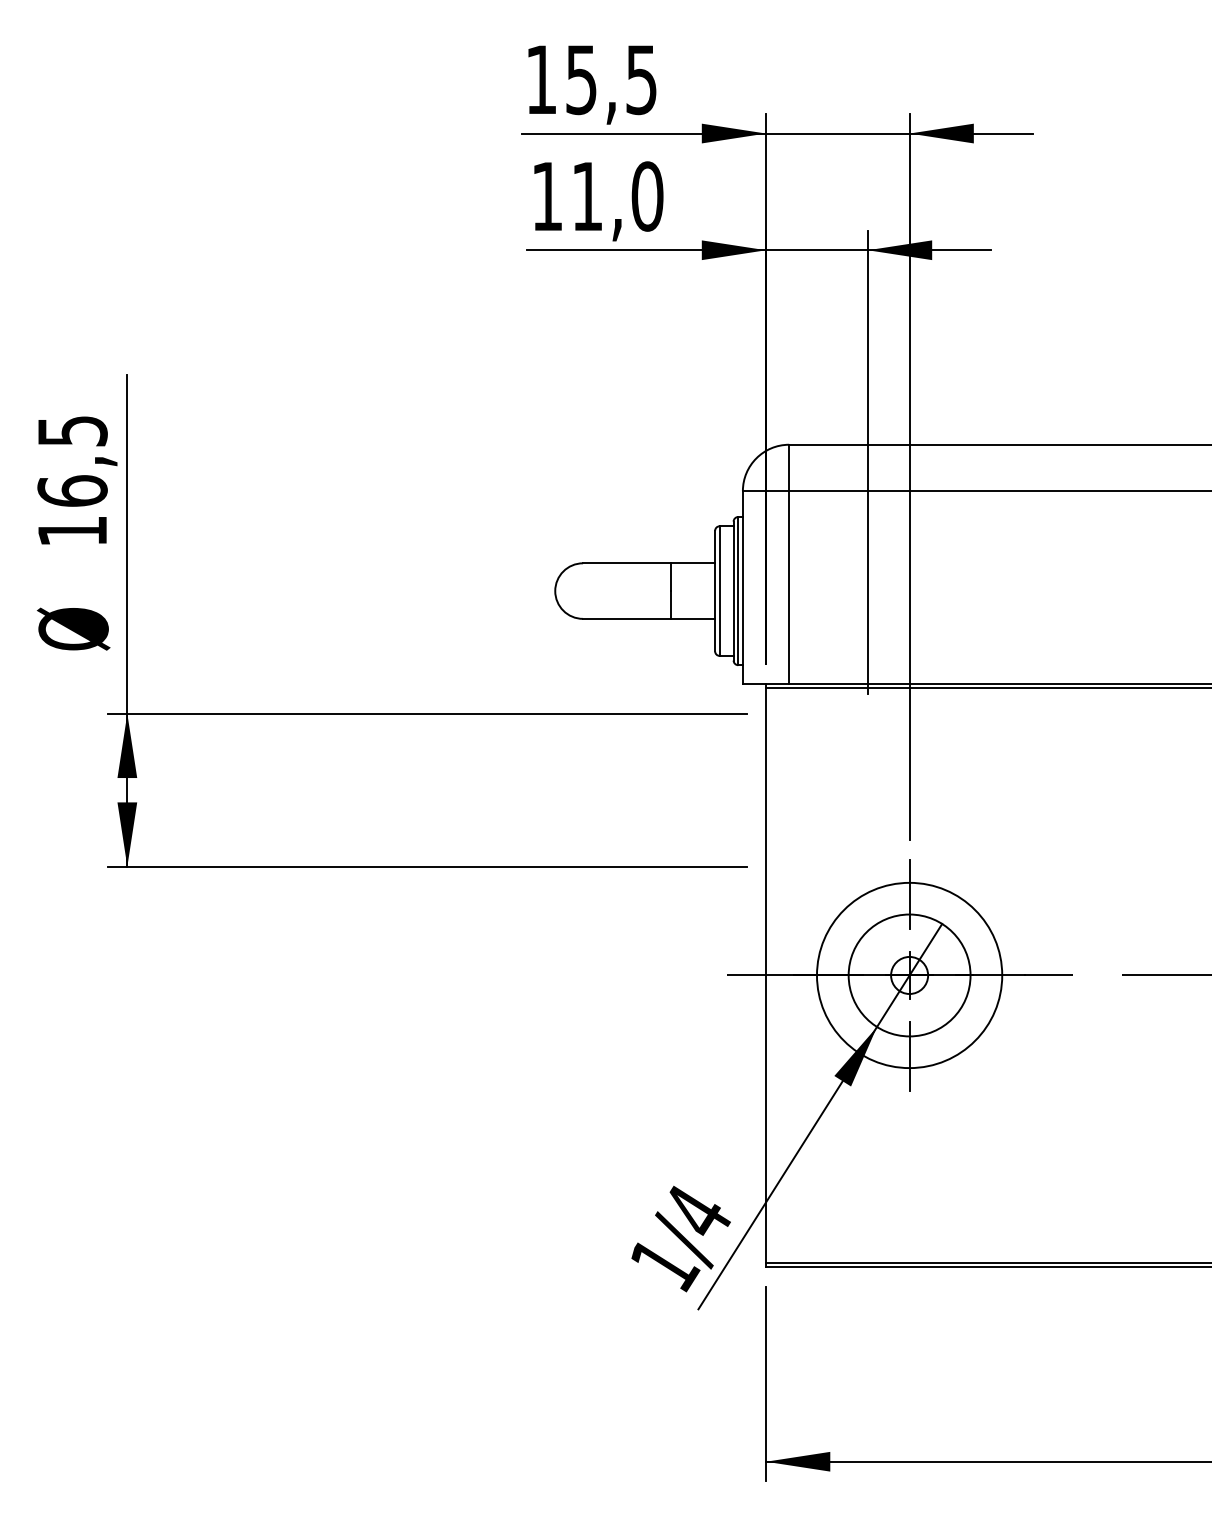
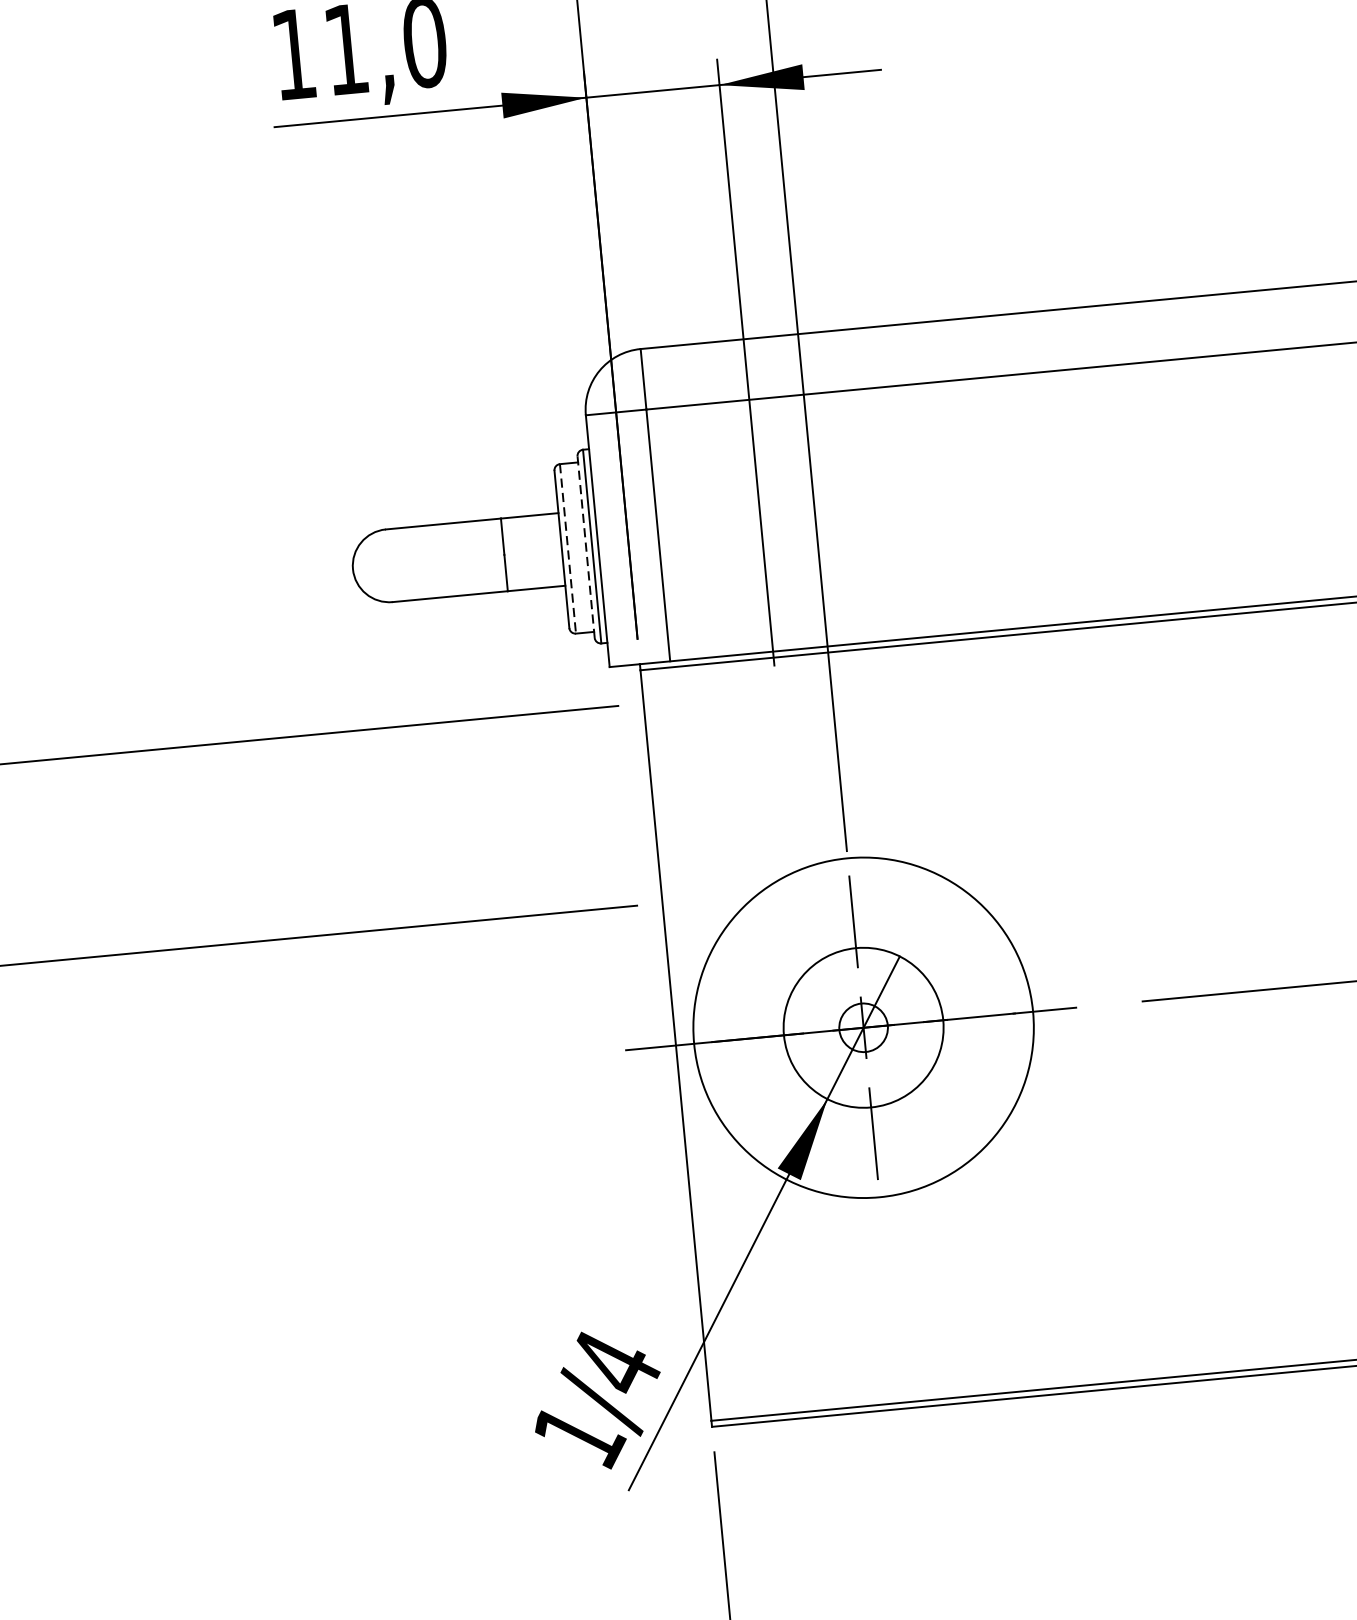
line: (733, 590) -> (585, 546), solid -> dashed
line: (719, 591) -> (567, 549), solid -> dashed
circle: (909, 975) -> (863, 1027), size x1.4

